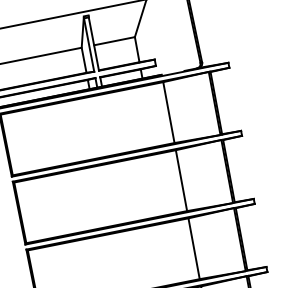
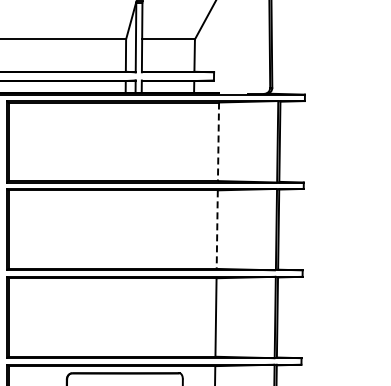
line: (169, 113) -> (218, 142), solid -> dashed
line: (181, 181) -> (217, 230), solid -> dashed

